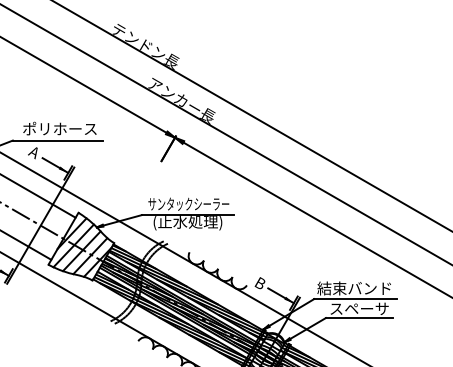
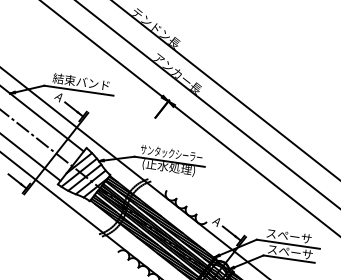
text: (59, 128) -> (81, 81), ポリホース -> 結束バンド
text: (259, 283) -> (216, 221), B -> A
text: (353, 288) -> (287, 235), 結束バンド -> スペーサ

